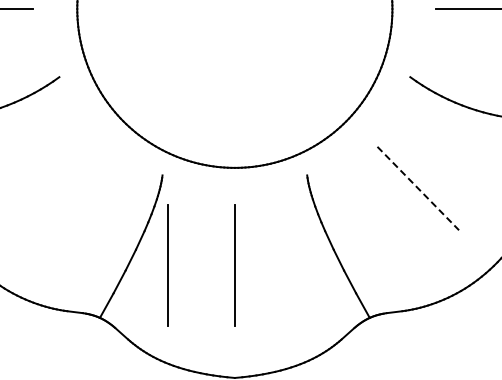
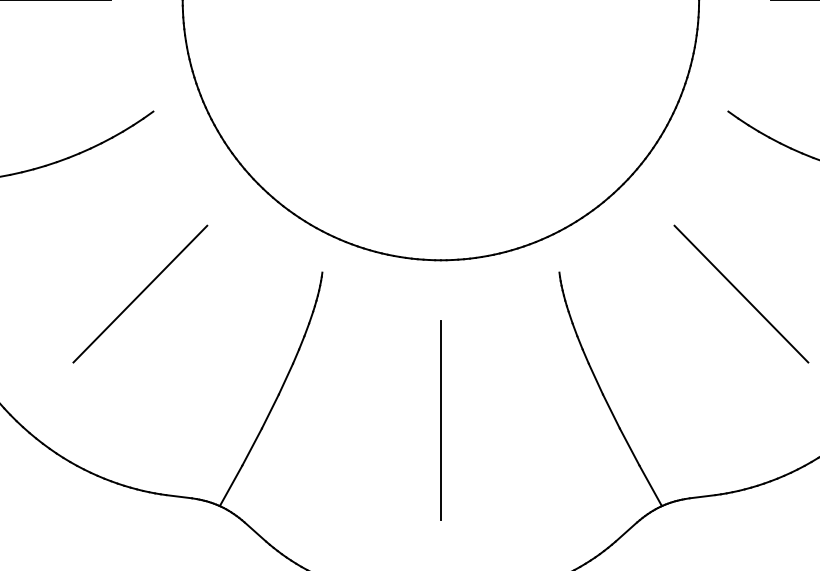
line: (51, 188) -> (140, 294), added
line: (418, 188) -> (741, 294), dashed -> solid
line: (167, 265) -> (330, 420), removed

